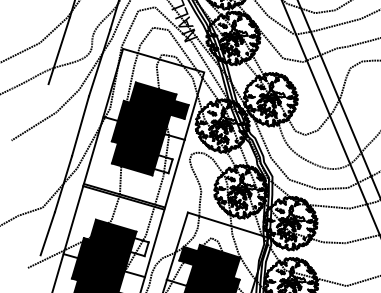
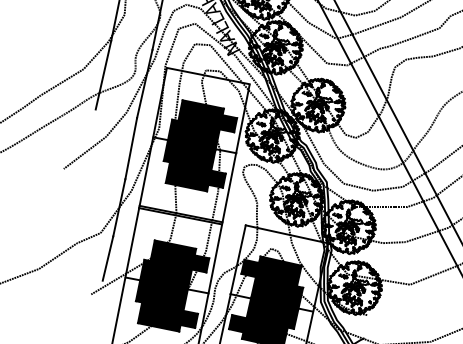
fill: (162, 163) -> (216, 178), added
fill: (139, 246) -> (200, 263), added

